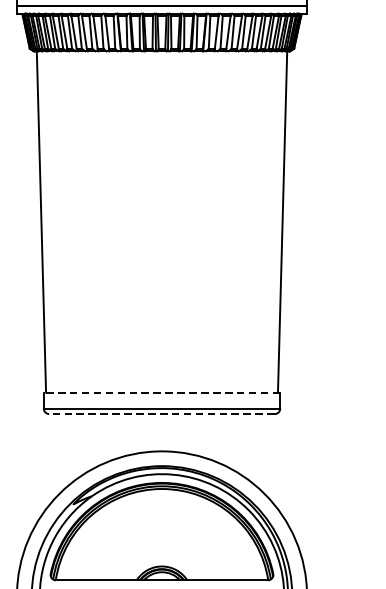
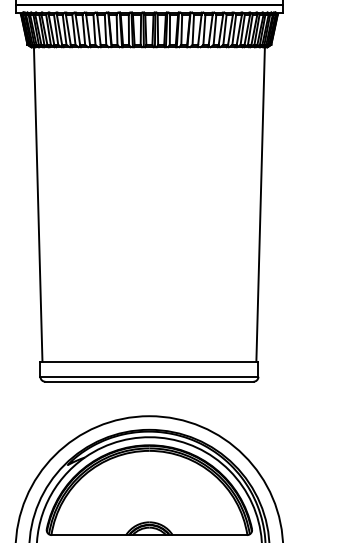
line: (161, 392) -> (148, 361), dashed -> solid
line: (161, 413) -> (148, 381), dashed -> solid

